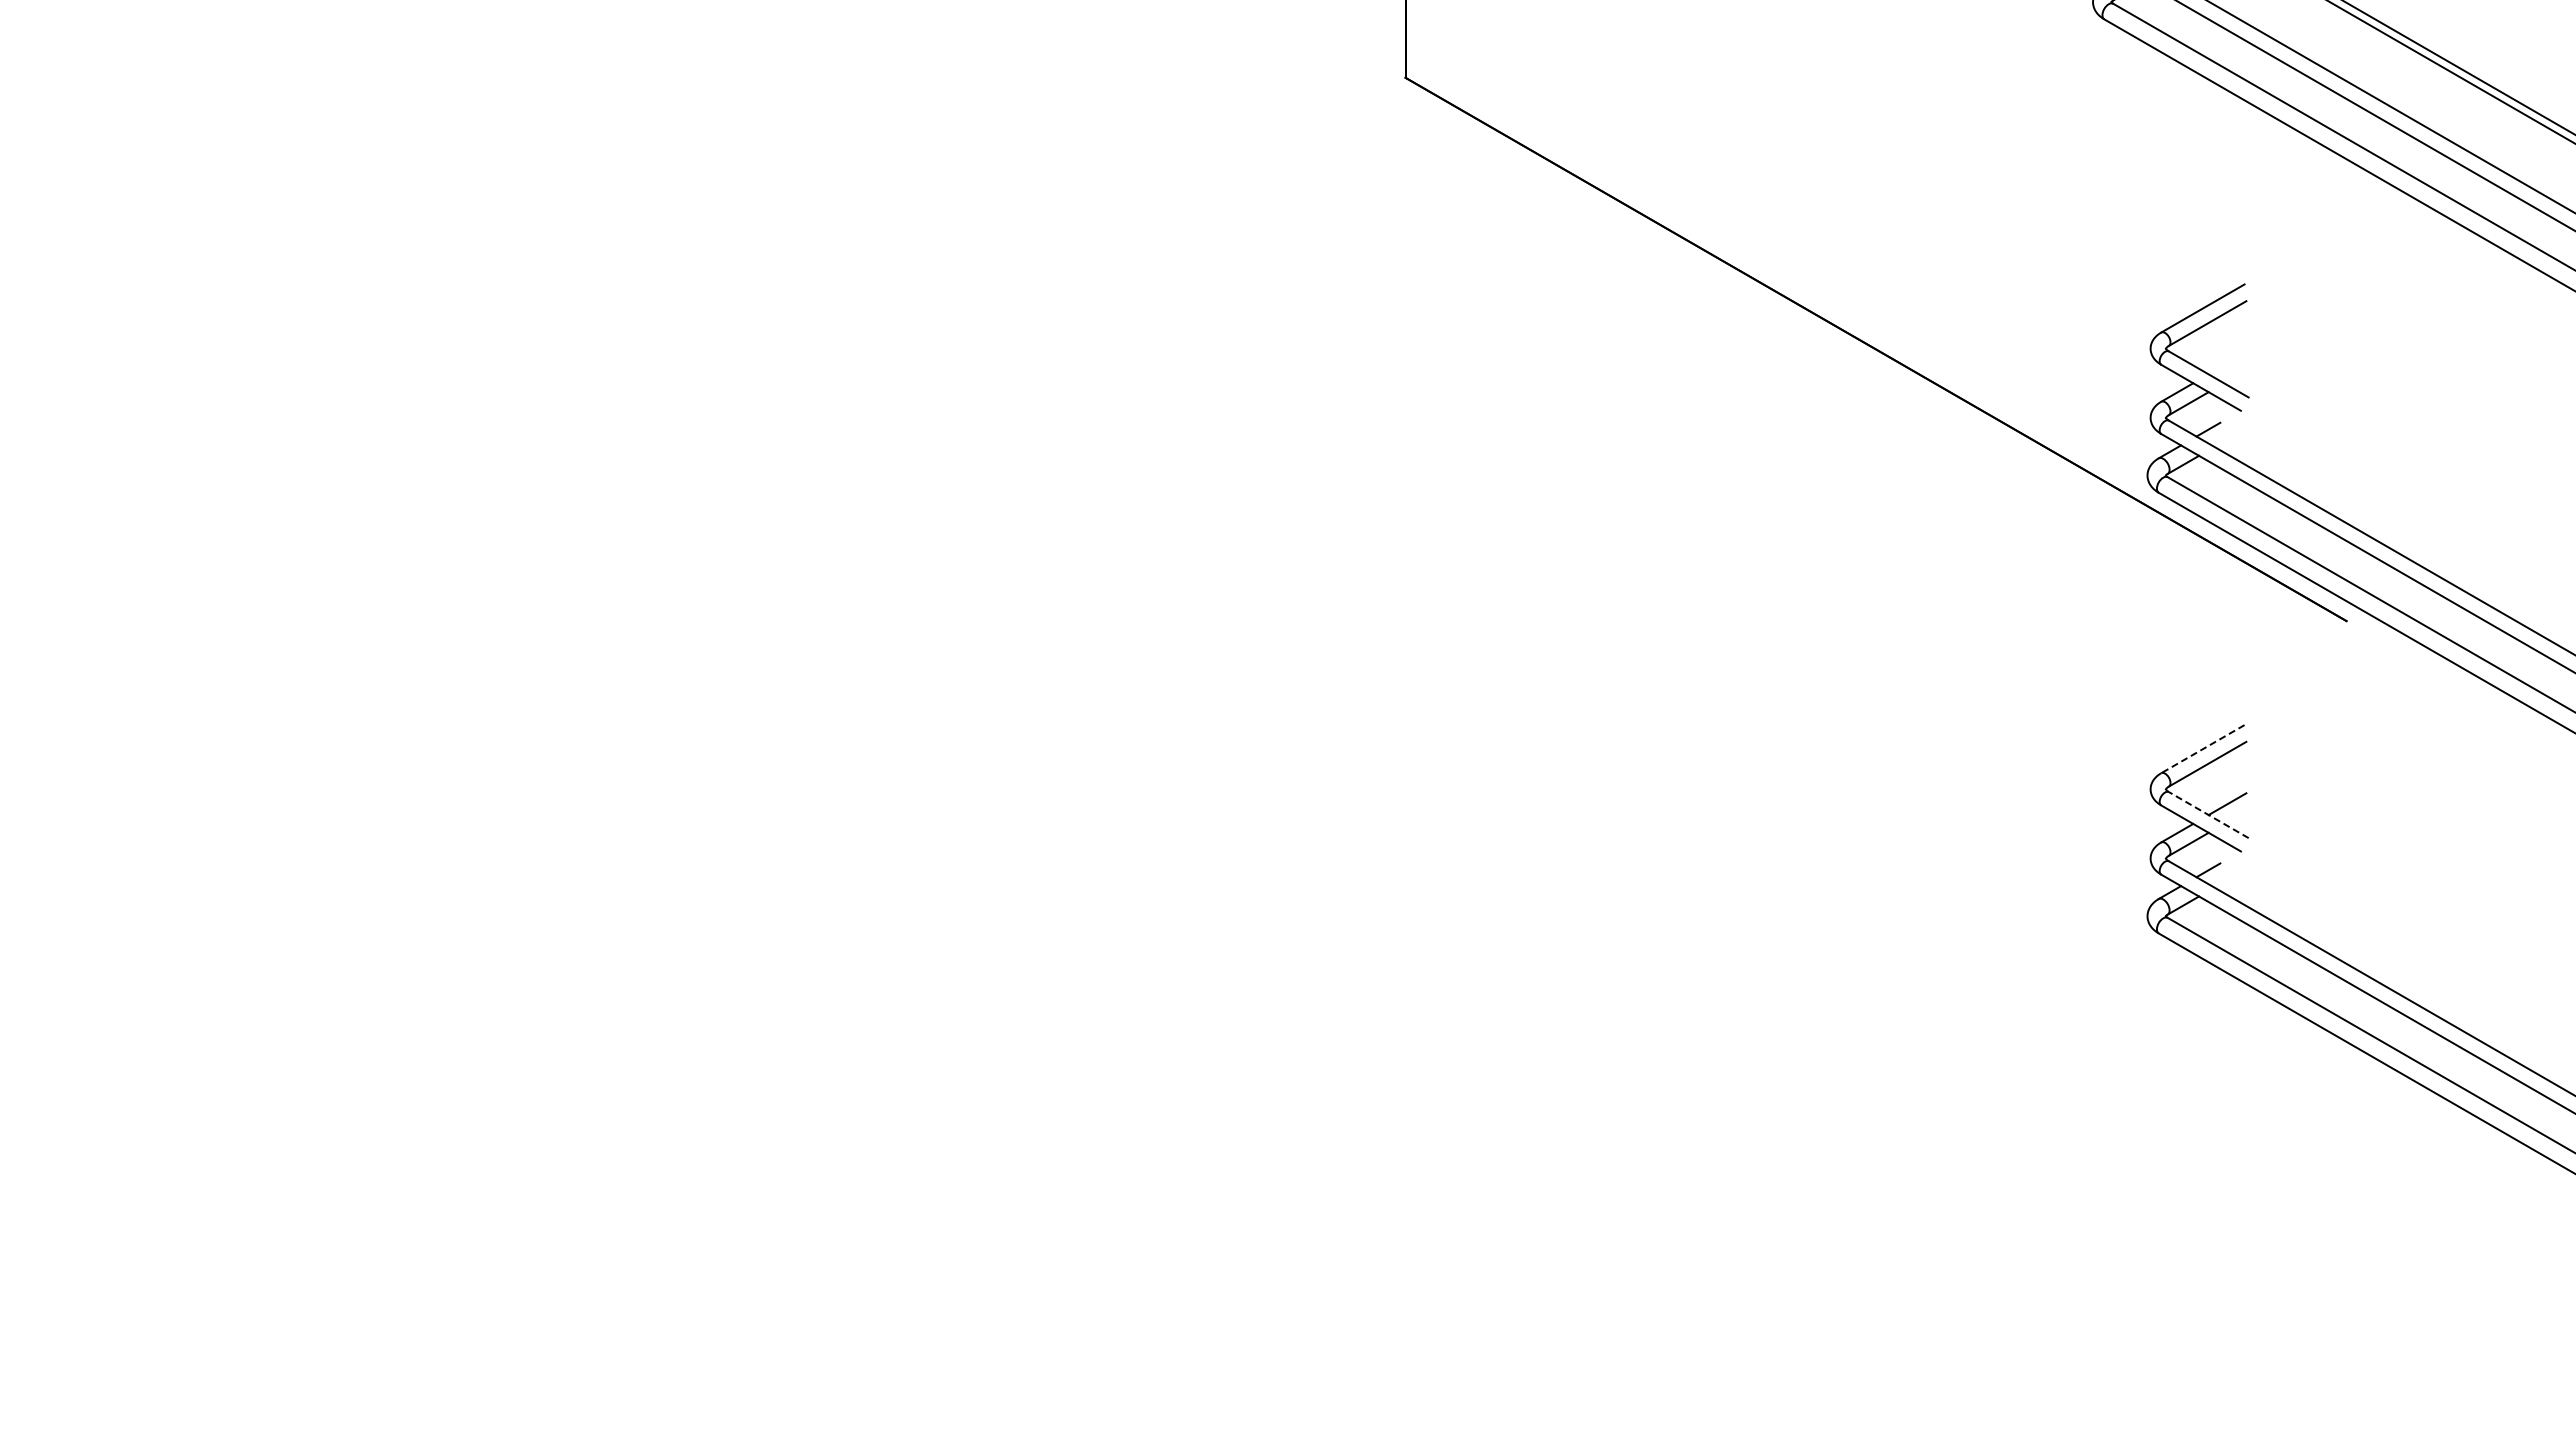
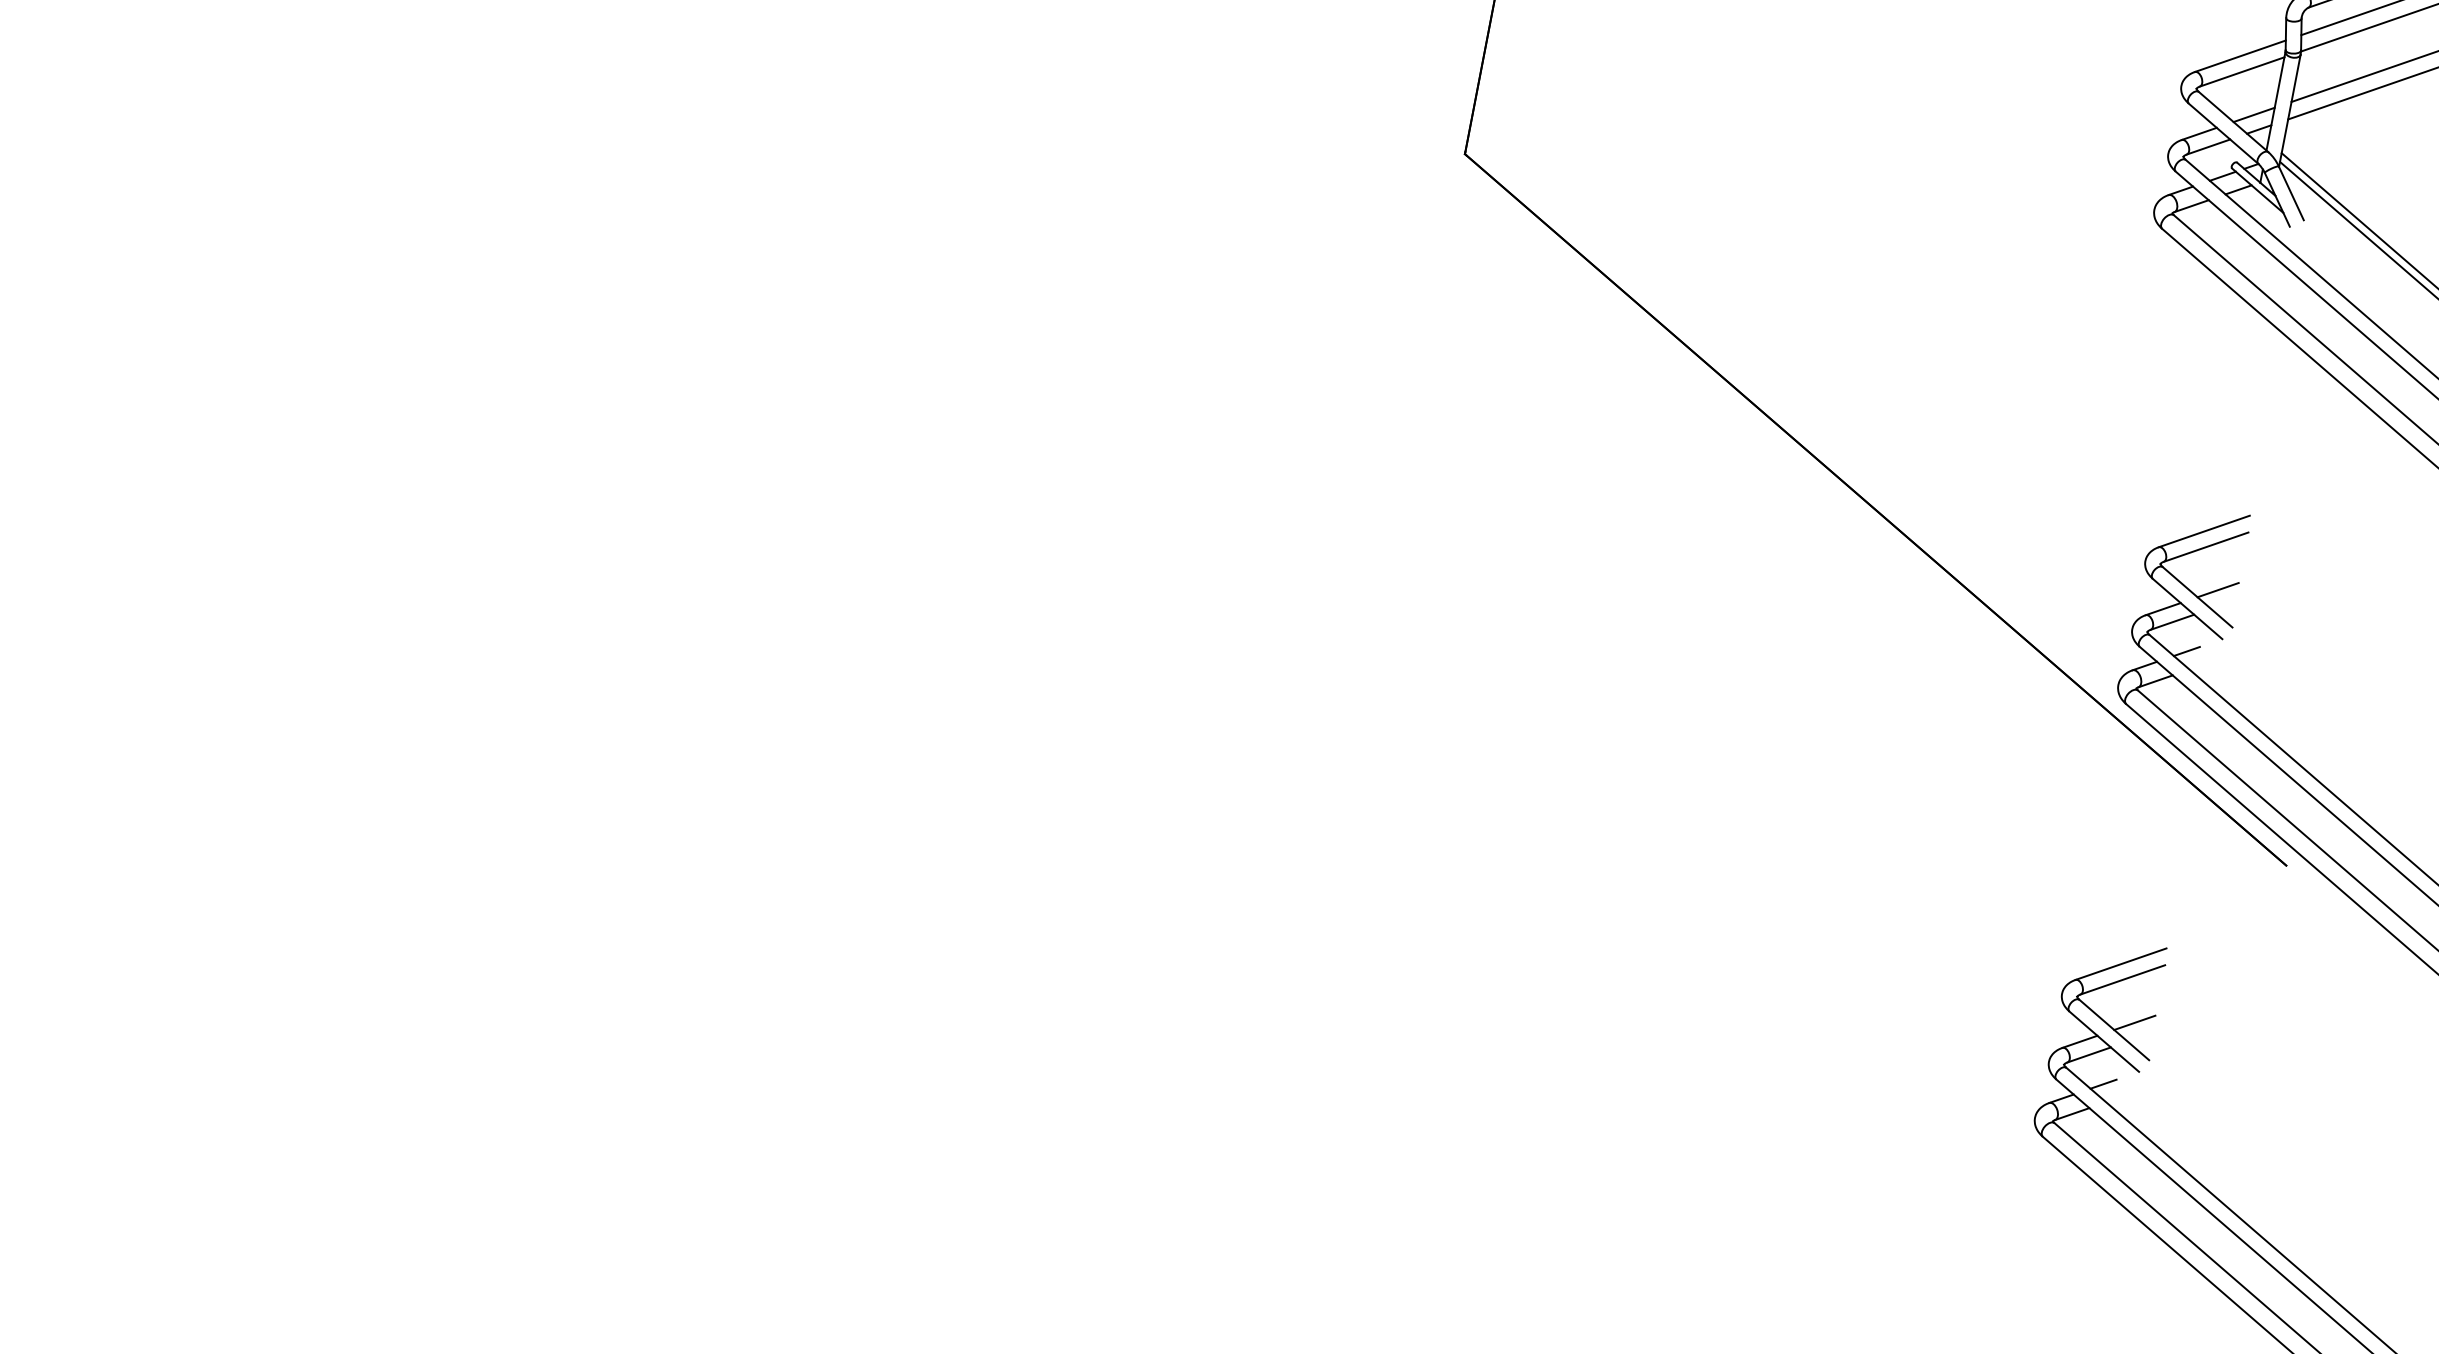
line: (2227, 363) -> (2218, 590), added
line: (2202, 749) -> (2120, 964), dashed -> solid
line: (2208, 814) -> (2114, 1029), dashed -> solid

